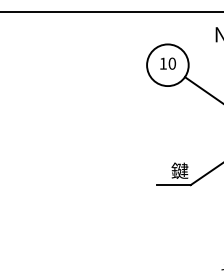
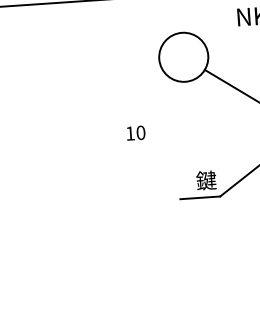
text: (167, 63) -> (135, 132), moved

